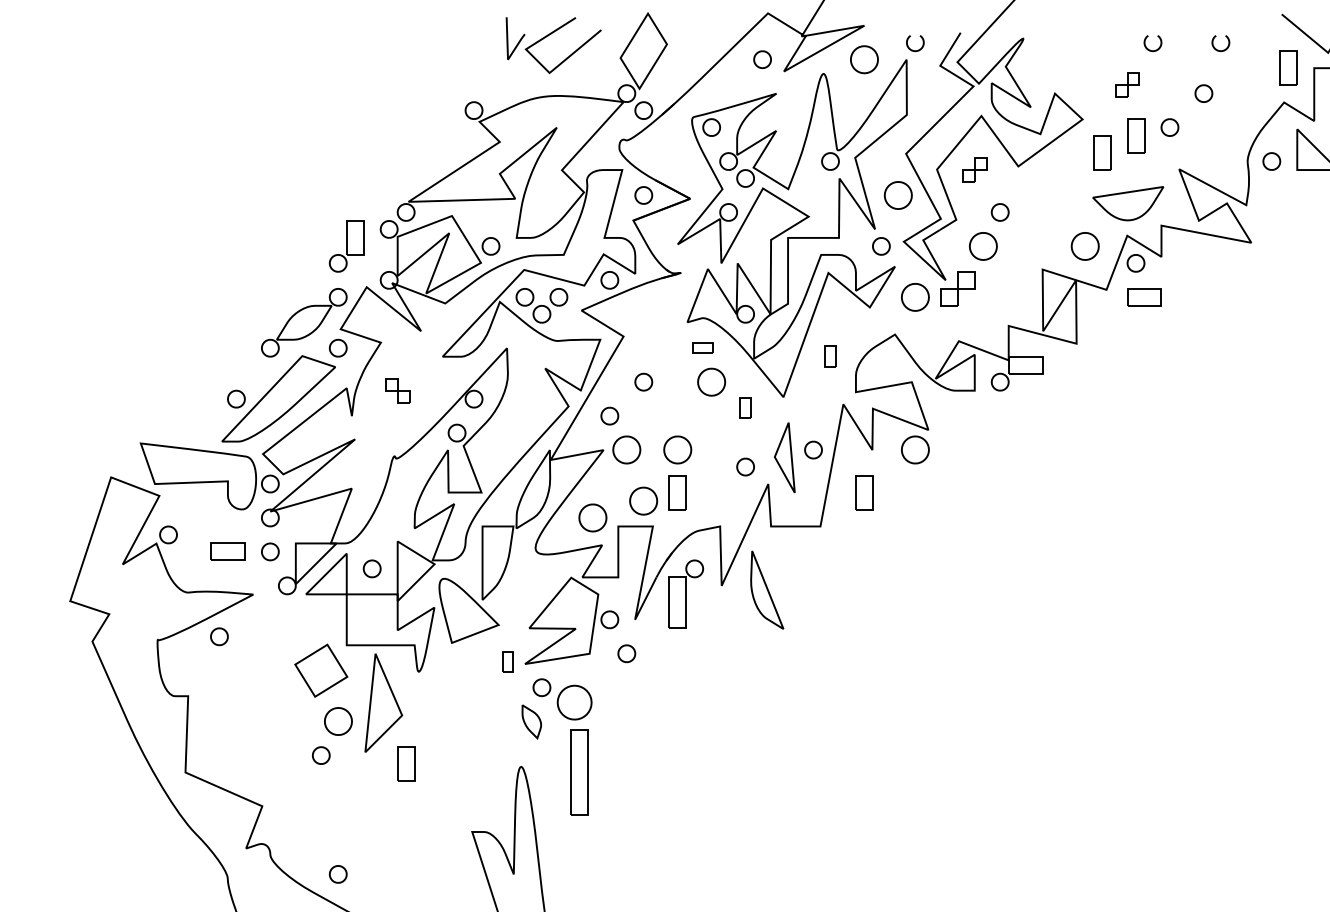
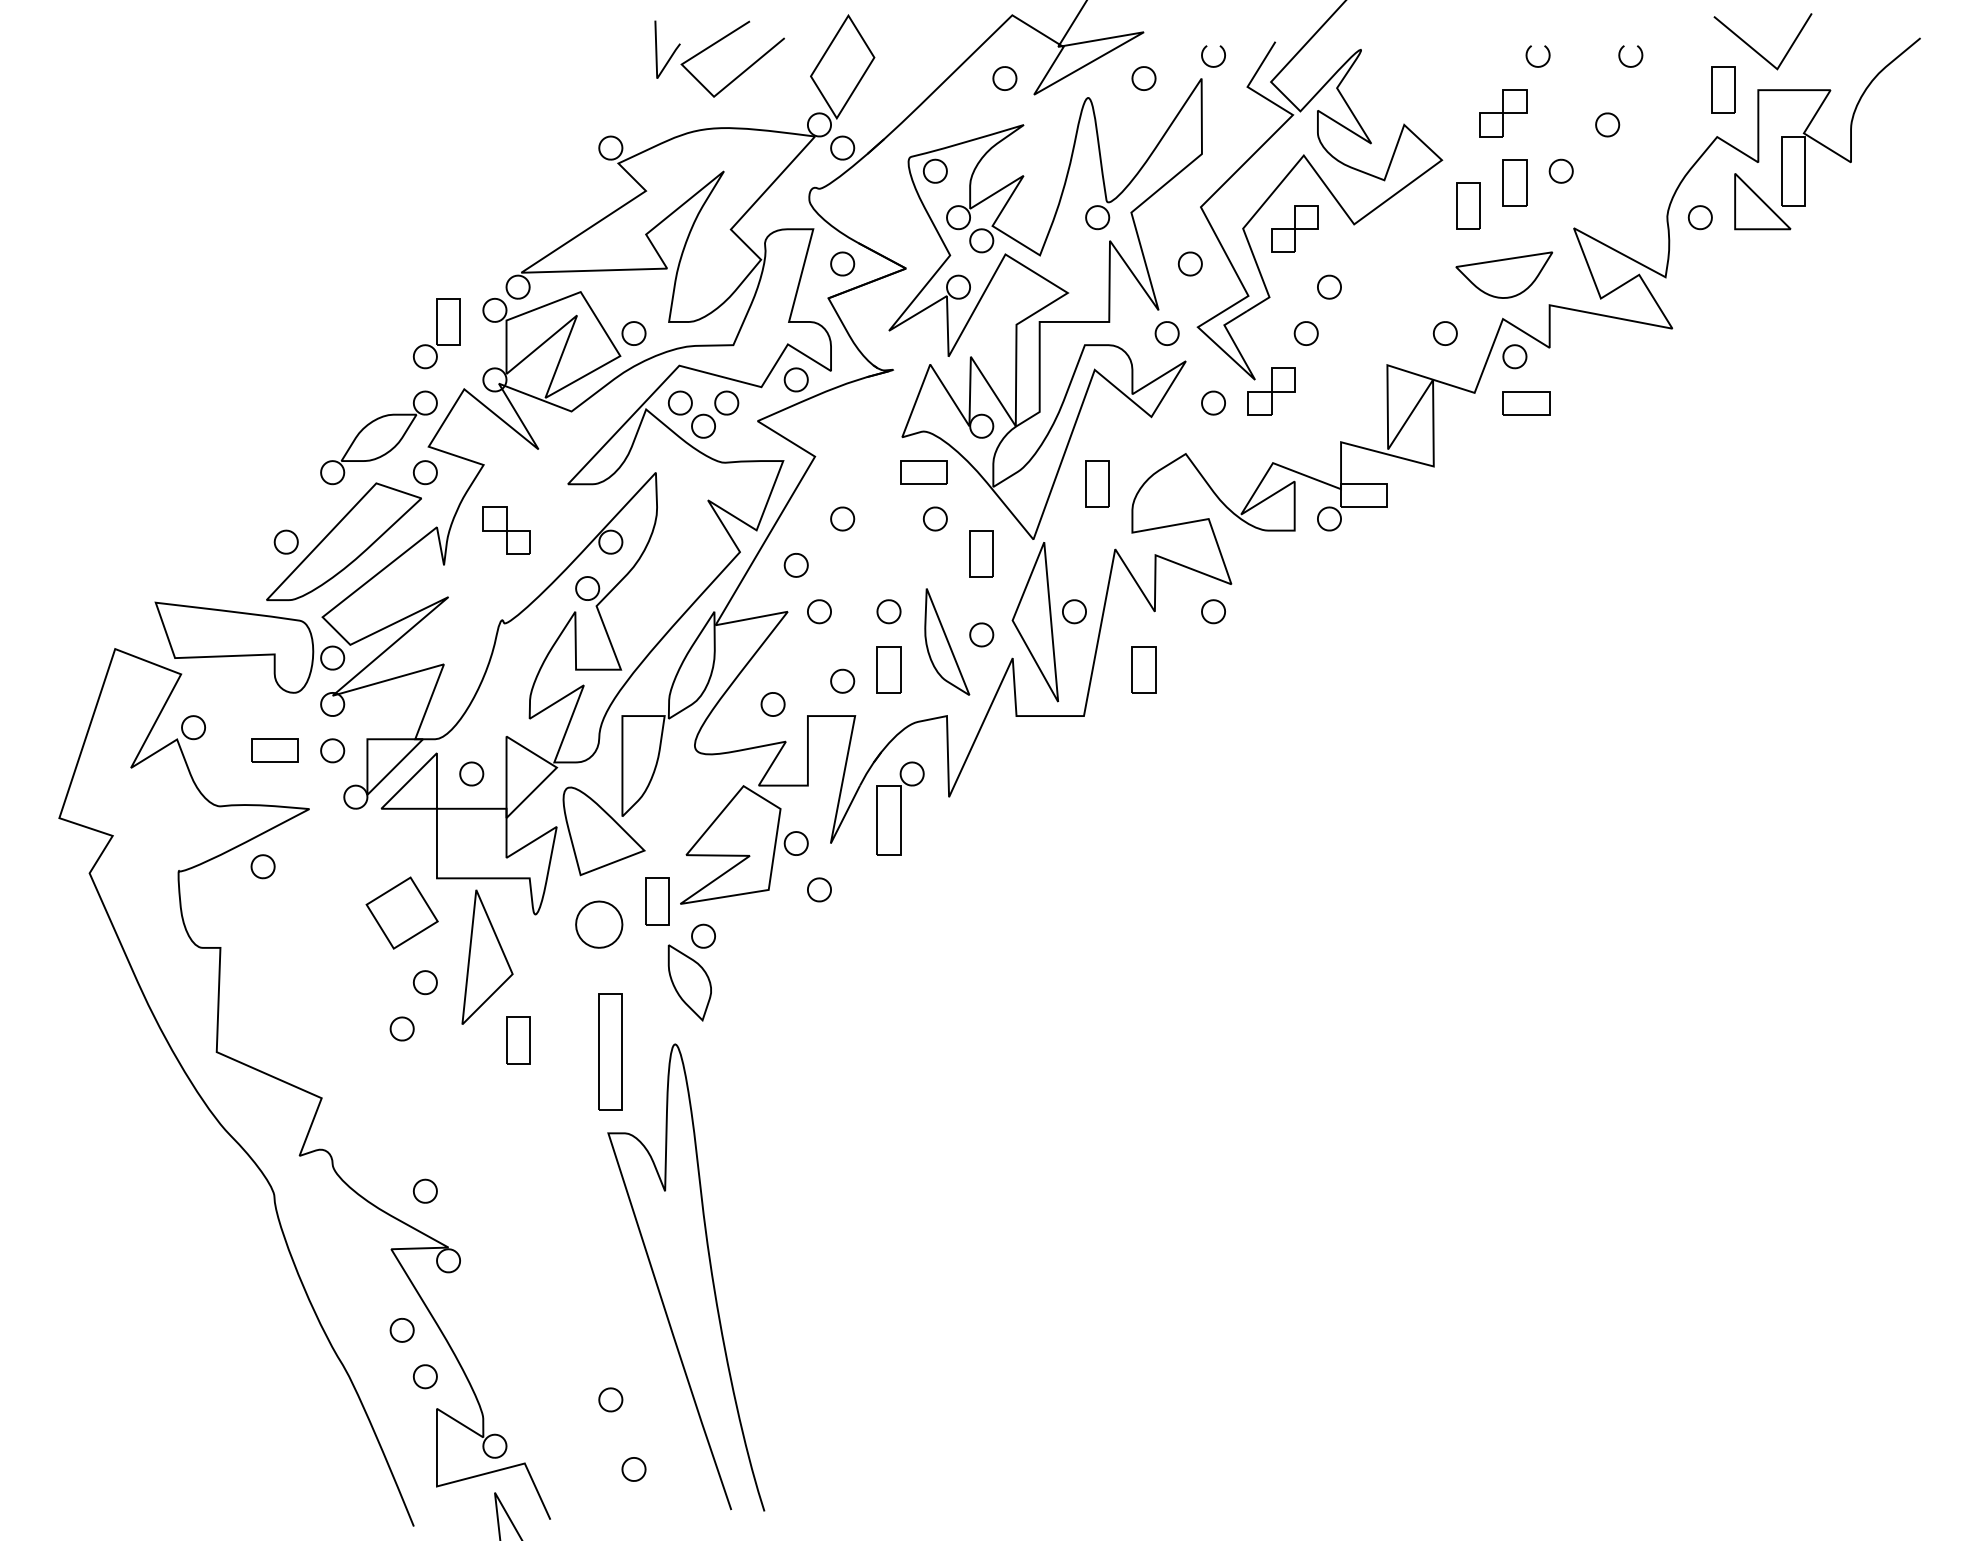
part: (864, 59) -> (1143, 78), size x0.62
part: (1127, 85) -> (1503, 113), size x1.43
part: (974, 169) -> (1294, 228), size x1.43
part: (898, 195) -> (1190, 263), size x0.62
part: (982, 246) -> (1305, 333), size x0.62
part: (1084, 246) -> (1444, 333), size x0.62
part: (915, 296) -> (1213, 402), size x0.62
part: (702, 348) -> (923, 472), size x1.67
part: (830, 356) -> (1097, 483), size x1.67
part: (711, 381) -> (935, 518), size x0.62
part: (397, 390) -> (506, 530), size x1.43
part: (745, 407) -> (981, 553), size x1.67
part: (626, 449) -> (819, 611), size x0.62
part: (677, 449) -> (888, 611), size x0.62
part: (915, 449) -> (1213, 611), size x0.62
part: (784, 457) -> (1034, 622), size x1.67
part: (643, 500) -> (842, 680), size x0.62
part: (592, 518) -> (772, 704), size x0.62
part: (767, 589) -> (947, 641), moved
part: (508, 662) -> (657, 901), size x1.67
part: (574, 702) -> (599, 924), moved
part: (337, 721) -> (424, 982), size x0.62
part: (531, 721) -> (689, 982), size x1.67
part: (579, 772) -> (610, 1051), moved

